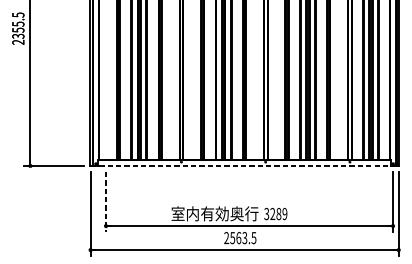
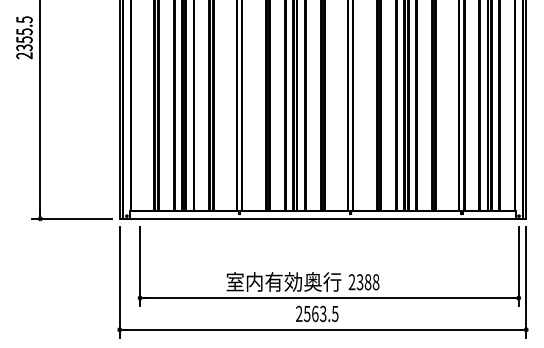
line: (244, 165) -> (322, 218), dashed -> solid
line: (106, 202) -> (140, 266), dashed -> solid
text: (275, 214) -> (363, 282), 3289 -> 2388

